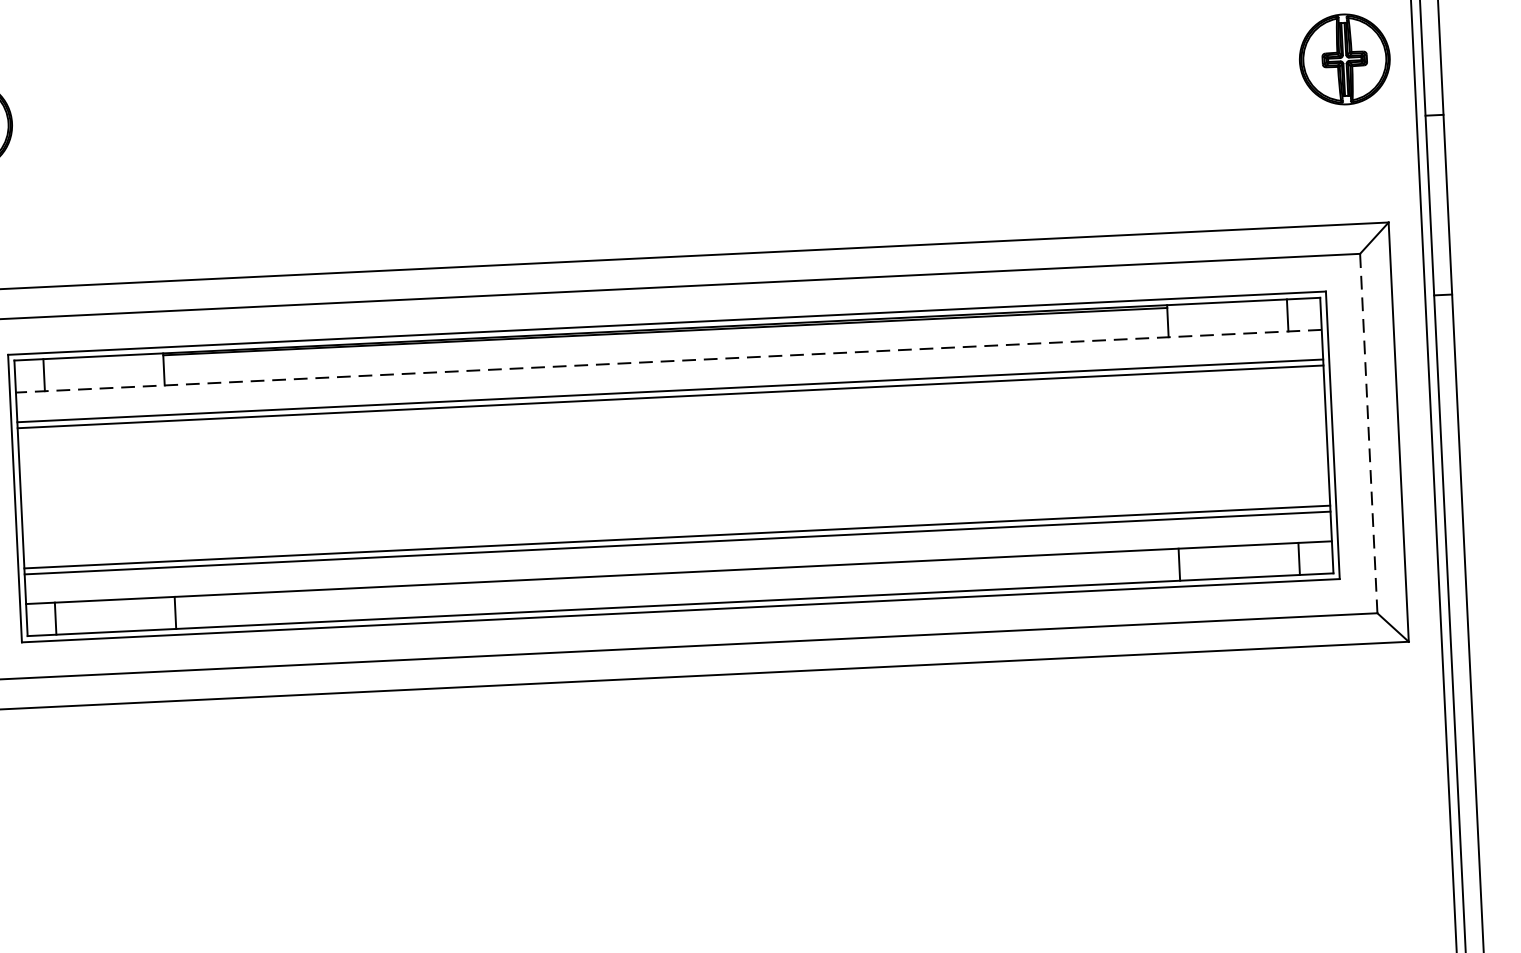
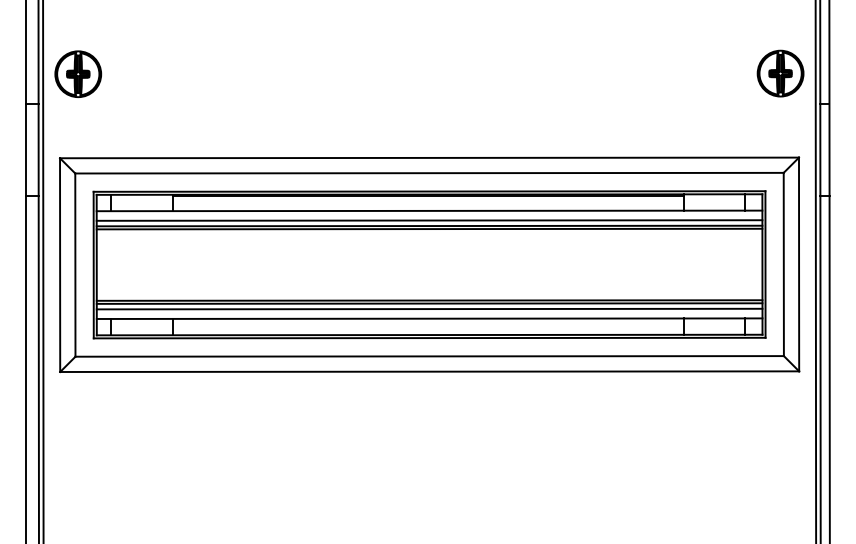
line: (668, 360) -> (429, 210), dashed -> solid
line: (669, 380) -> (429, 220), added
line: (1368, 433) -> (783, 264), dashed -> solid
line: (677, 552) -> (429, 308), added

